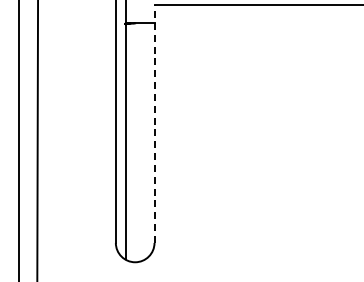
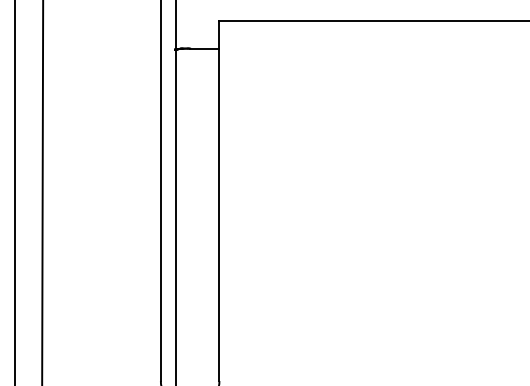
line: (154, 124) -> (219, 201), dashed -> solid

